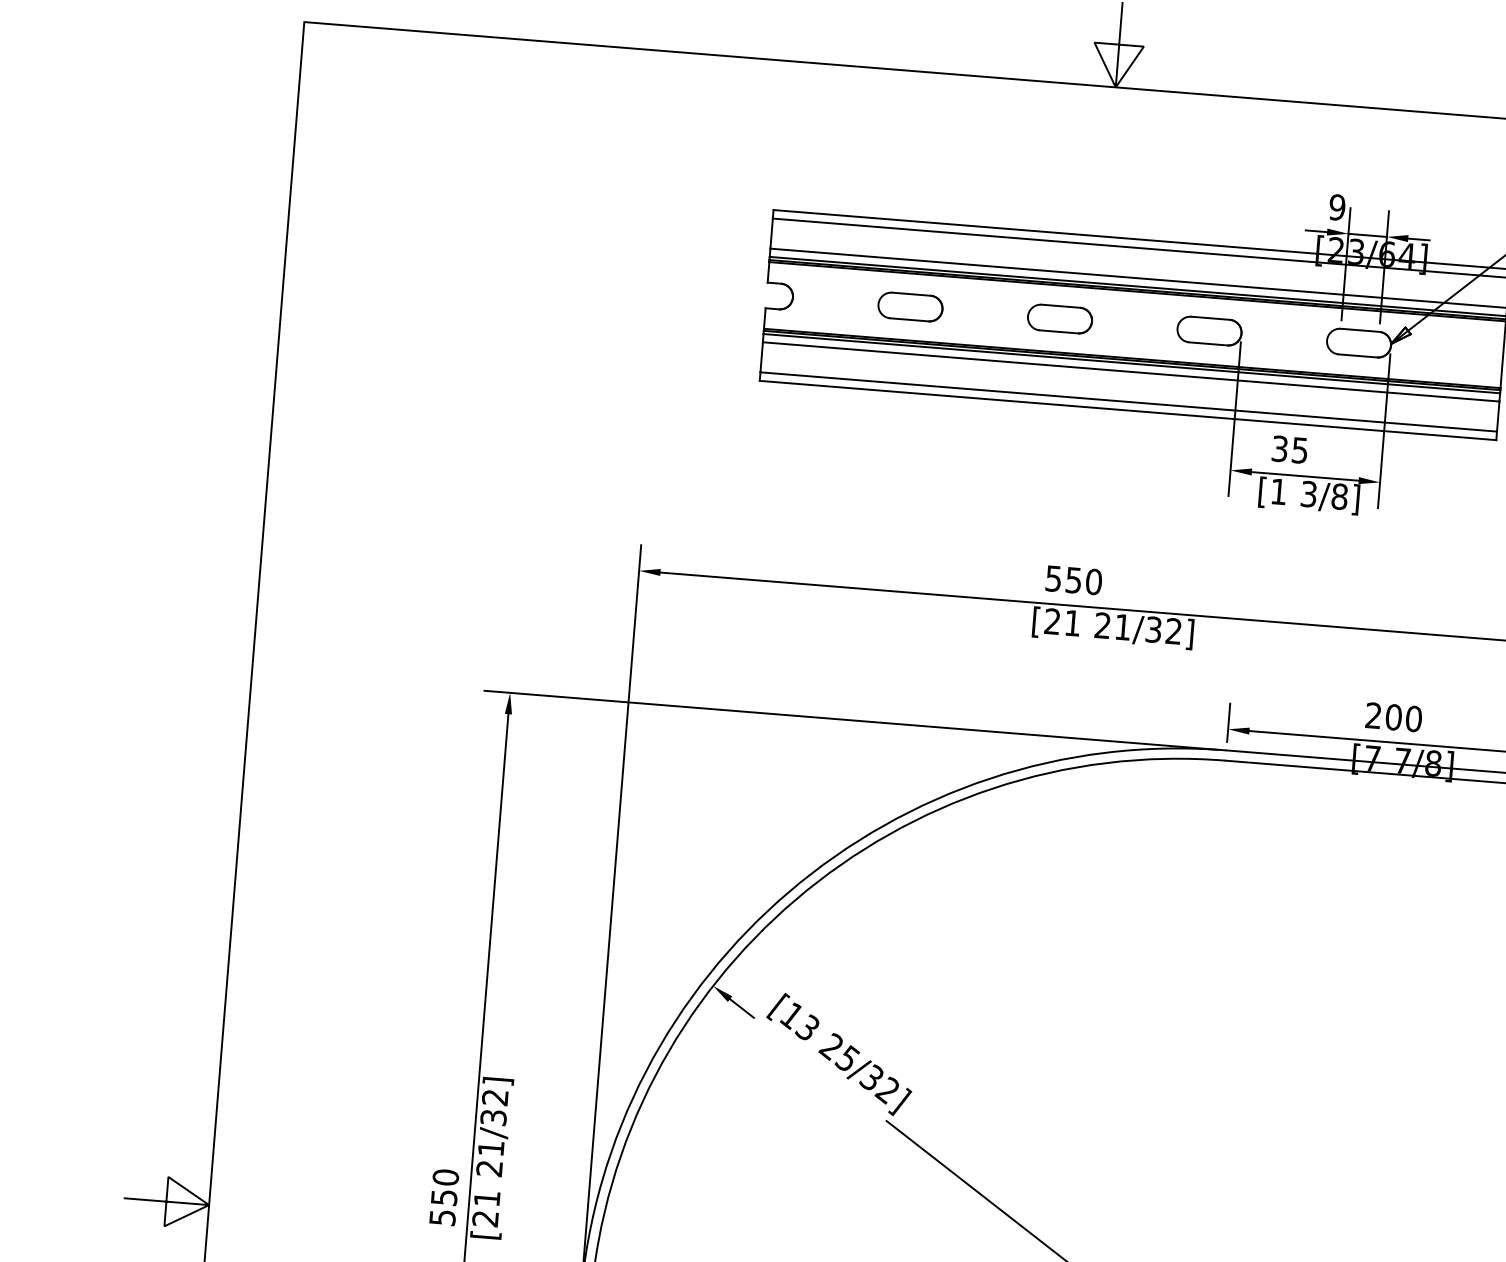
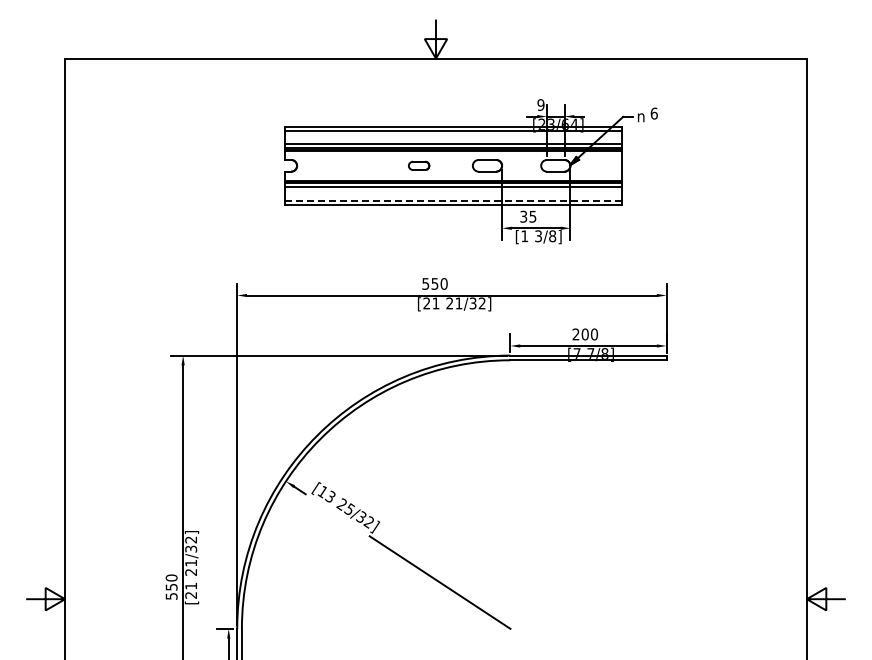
part: (909, 306) -> (350, 165), removed
part: (1058, 318) -> (418, 165), size x0.7
line: (1129, 400) -> (453, 200), solid -> dashed

